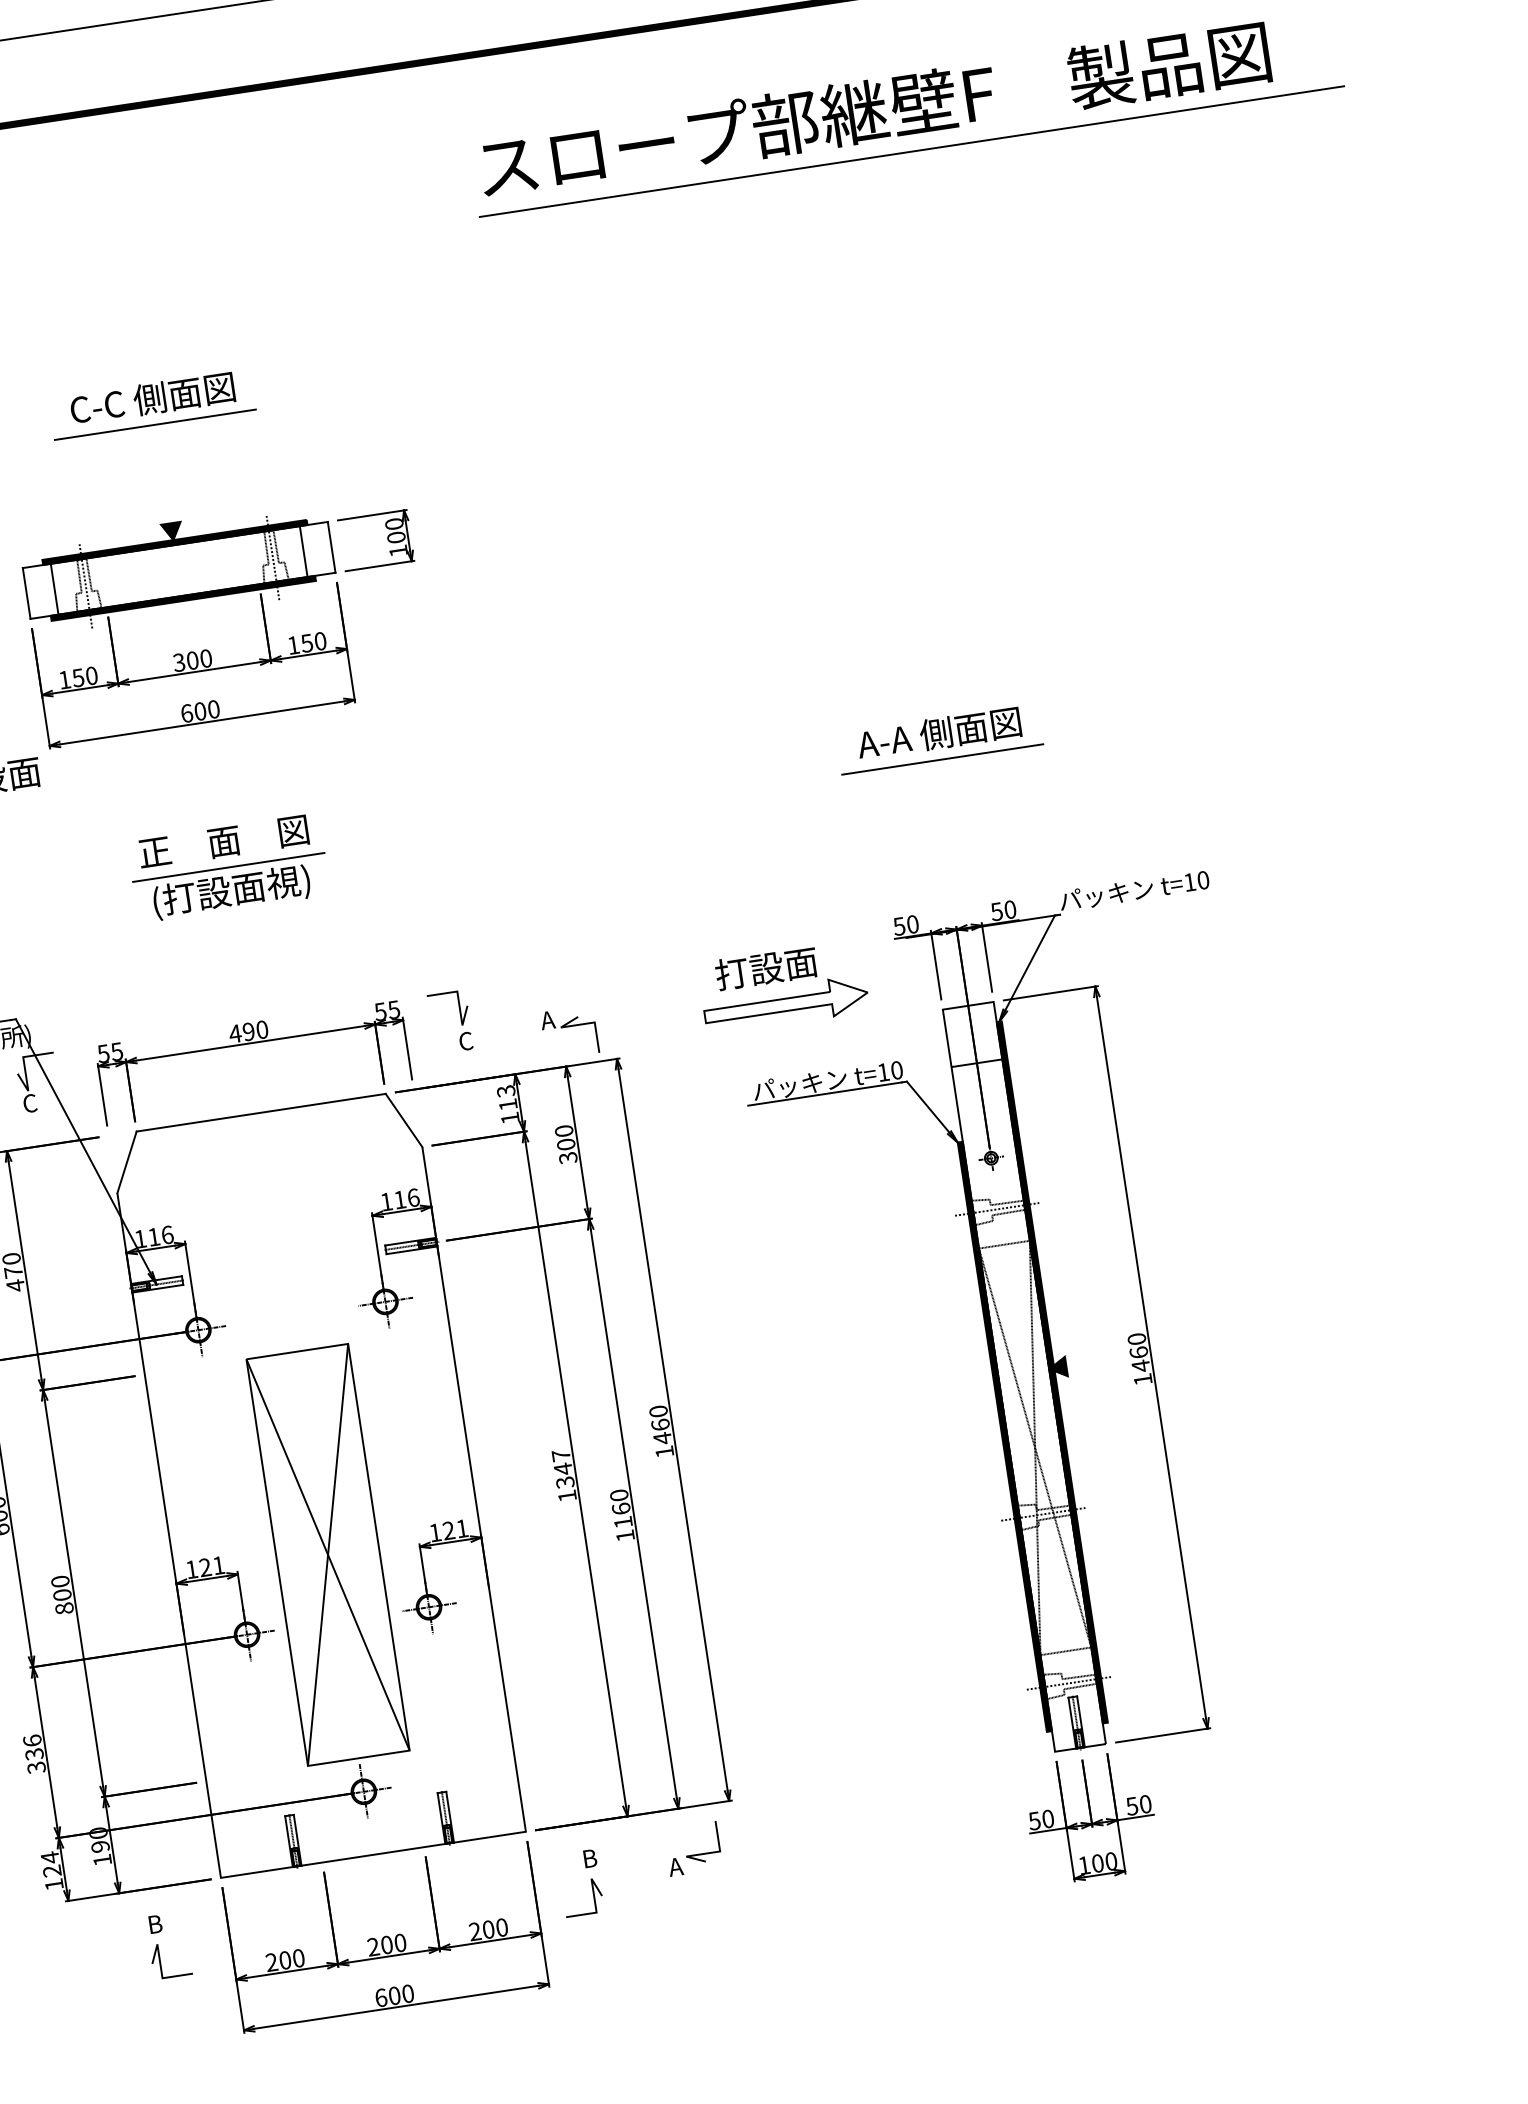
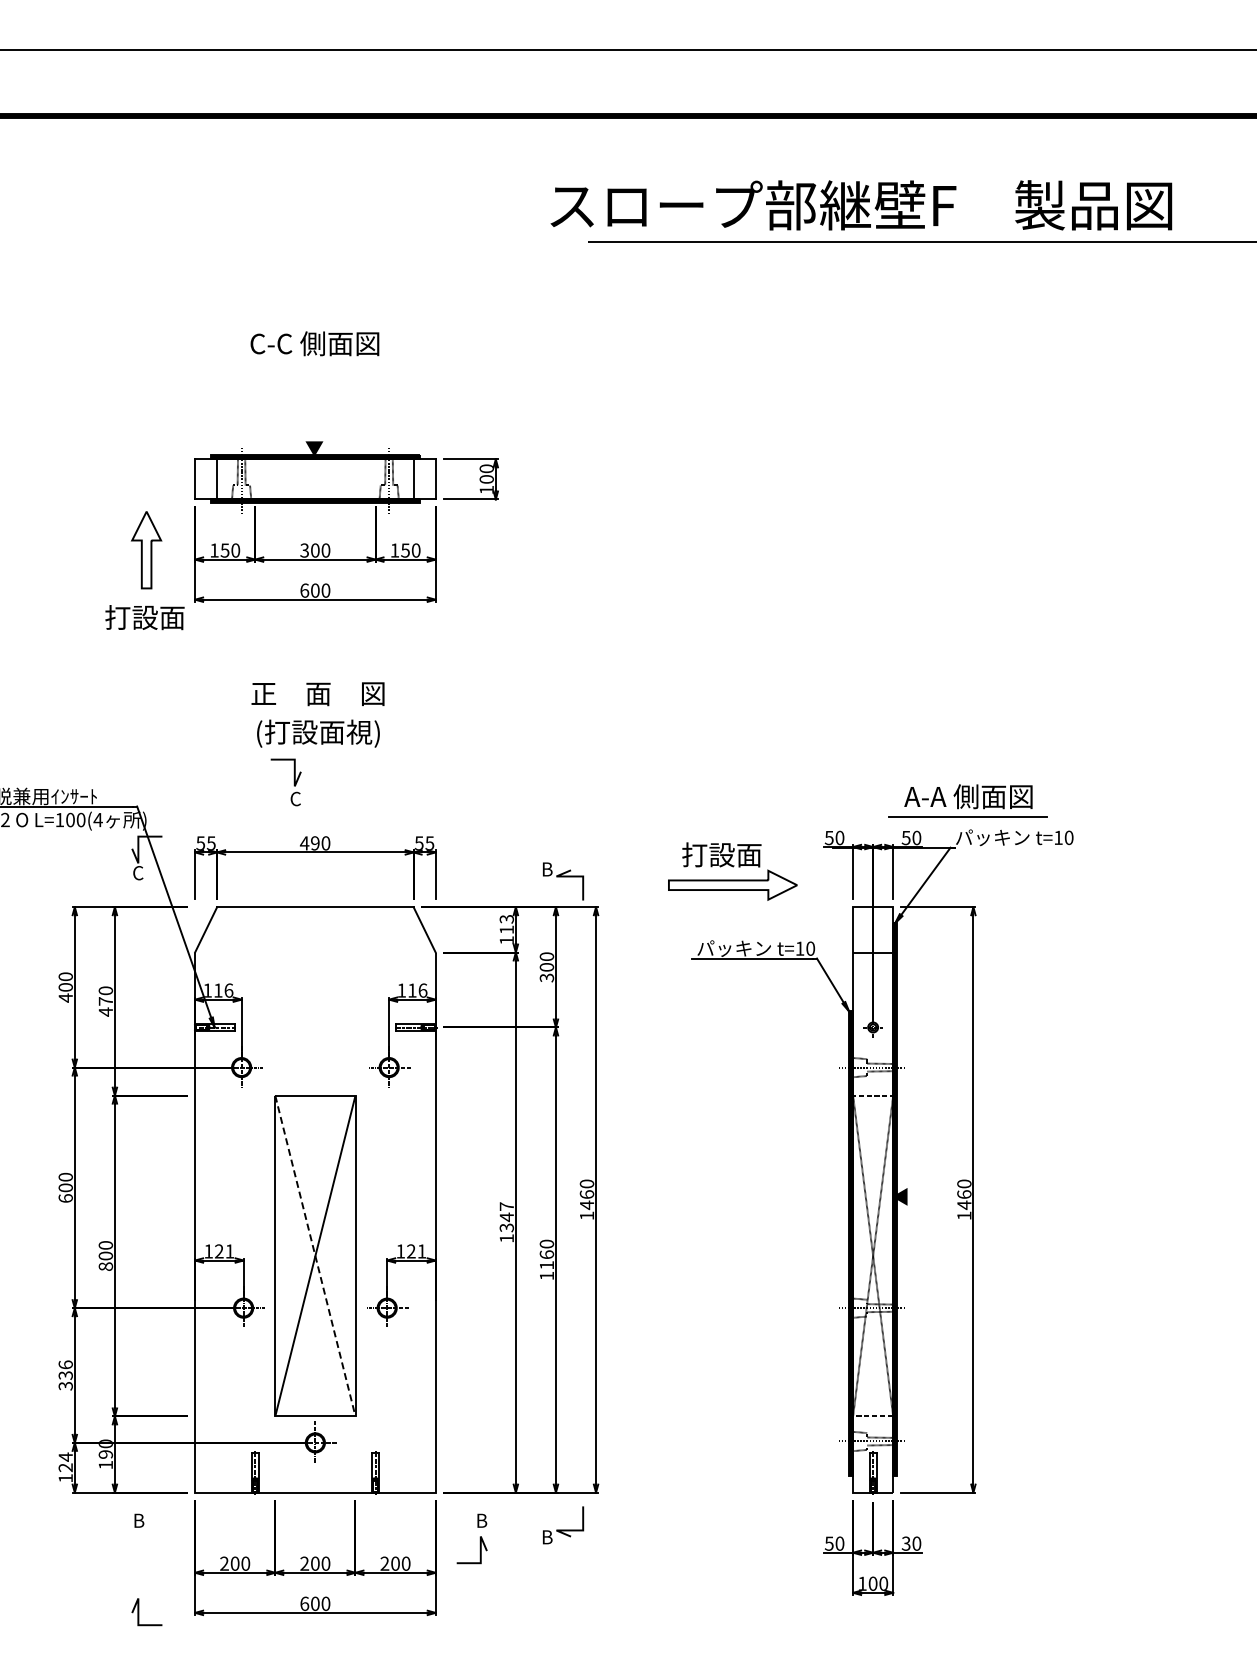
text: (874, 110) -> (861, 205), moved
line: (154, 425) -> (313, 364), removed
part: (938, 738) -> (967, 800), moved
line: (228, 867) -> (318, 714), removed
part: (460, 1020) -> (293, 782), moved
text: (546, 1020) -> (546, 869), A -> B
line: (328, 1555) -> (315, 1256), solid -> dashed
text: (1132, 1806) -> (906, 1543), 50 -> 30
text: (674, 1867) -> (546, 1537), A -> B
line: (161, 1961) -> (139, 1612), moved

